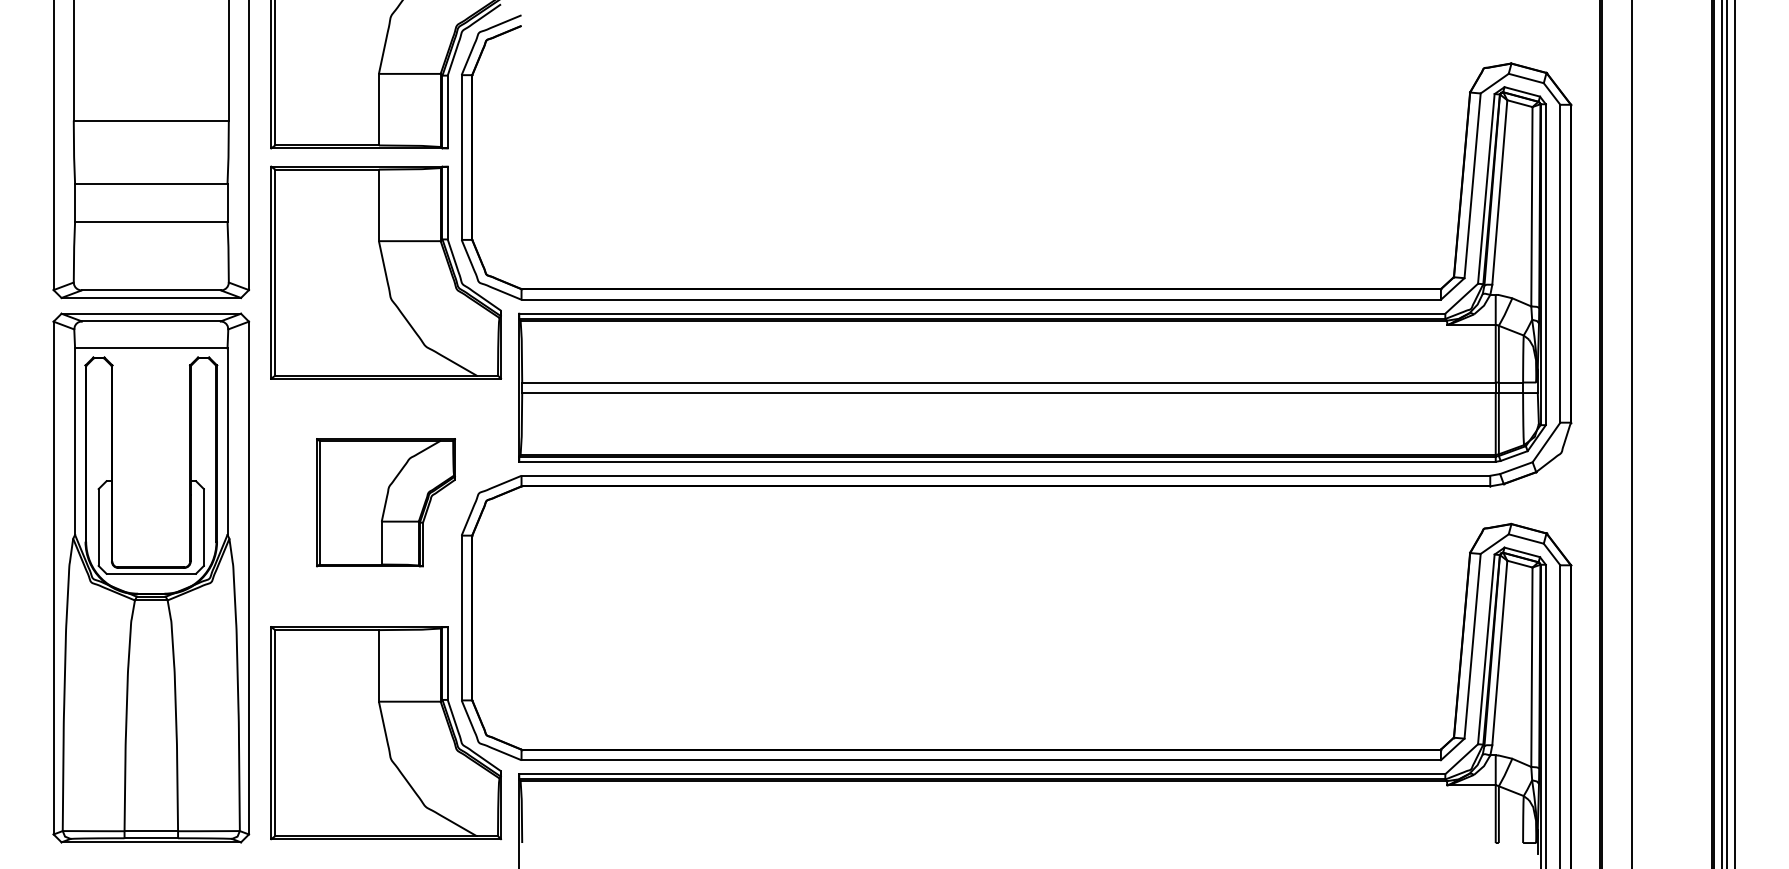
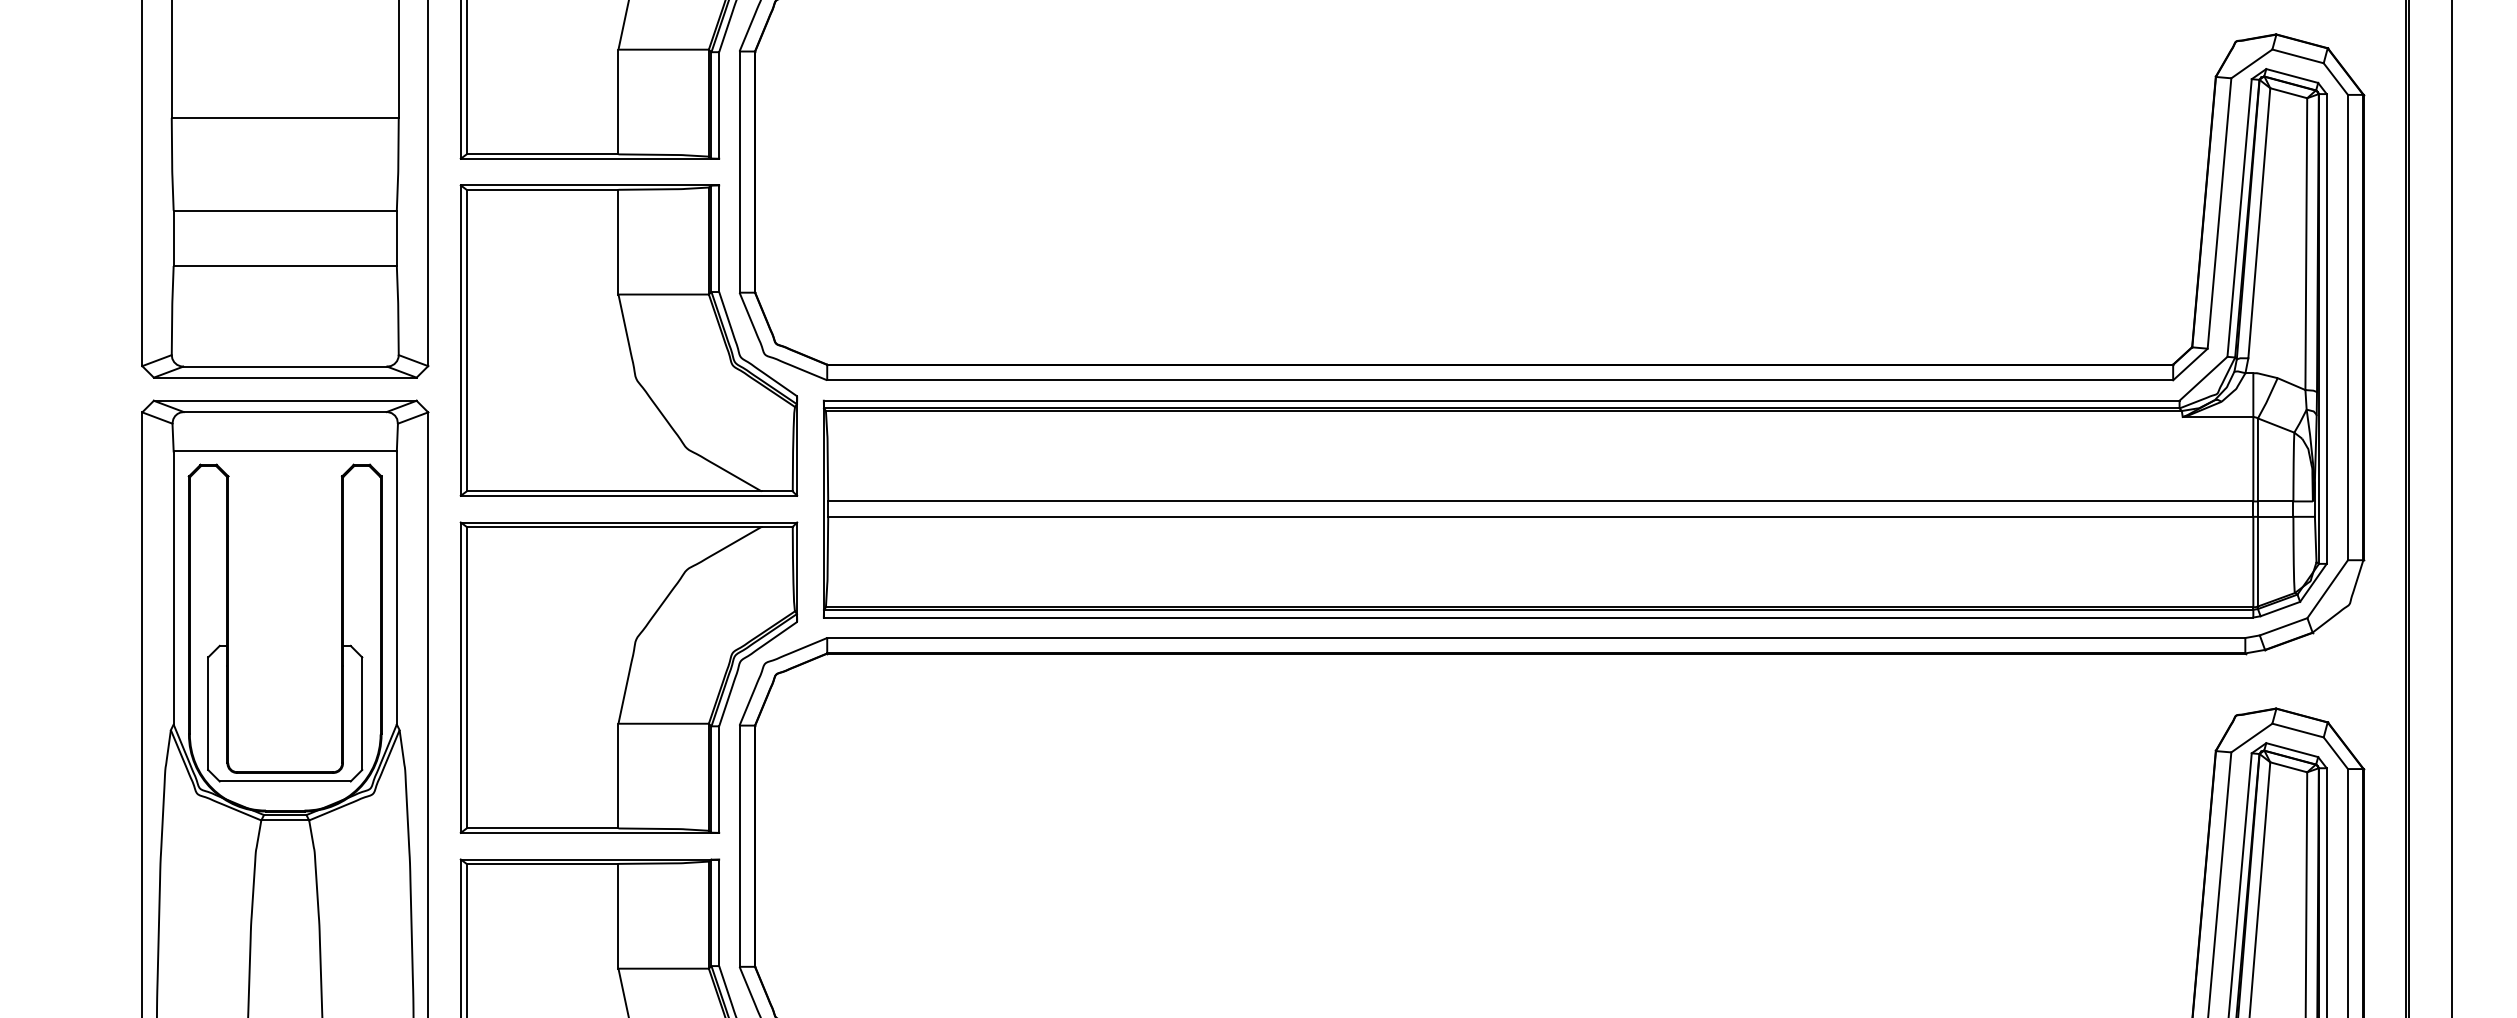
part: (385, 502) -> (628, 677), size x1.67

